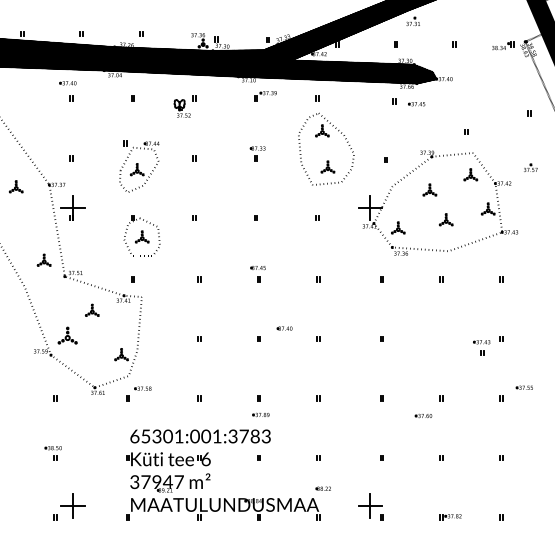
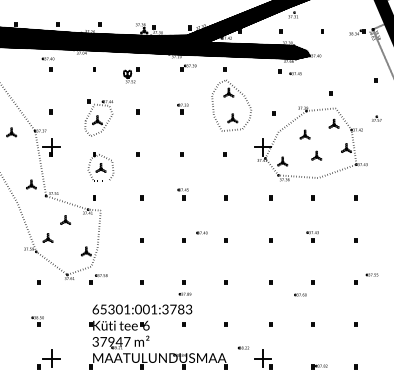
part: (67, 335) -> (48, 237), size x0.71
part: (481, 347) -> (312, 236), moved
part: (322, 488) -> (243, 347), moved

